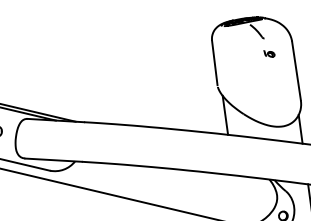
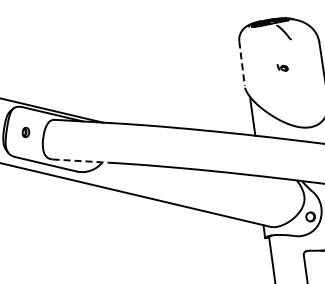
part: (269, 53) -> (282, 67), moved
line: (215, 63) -> (242, 64), solid -> dashed
line: (54, 160) -> (81, 161), solid -> dashed

